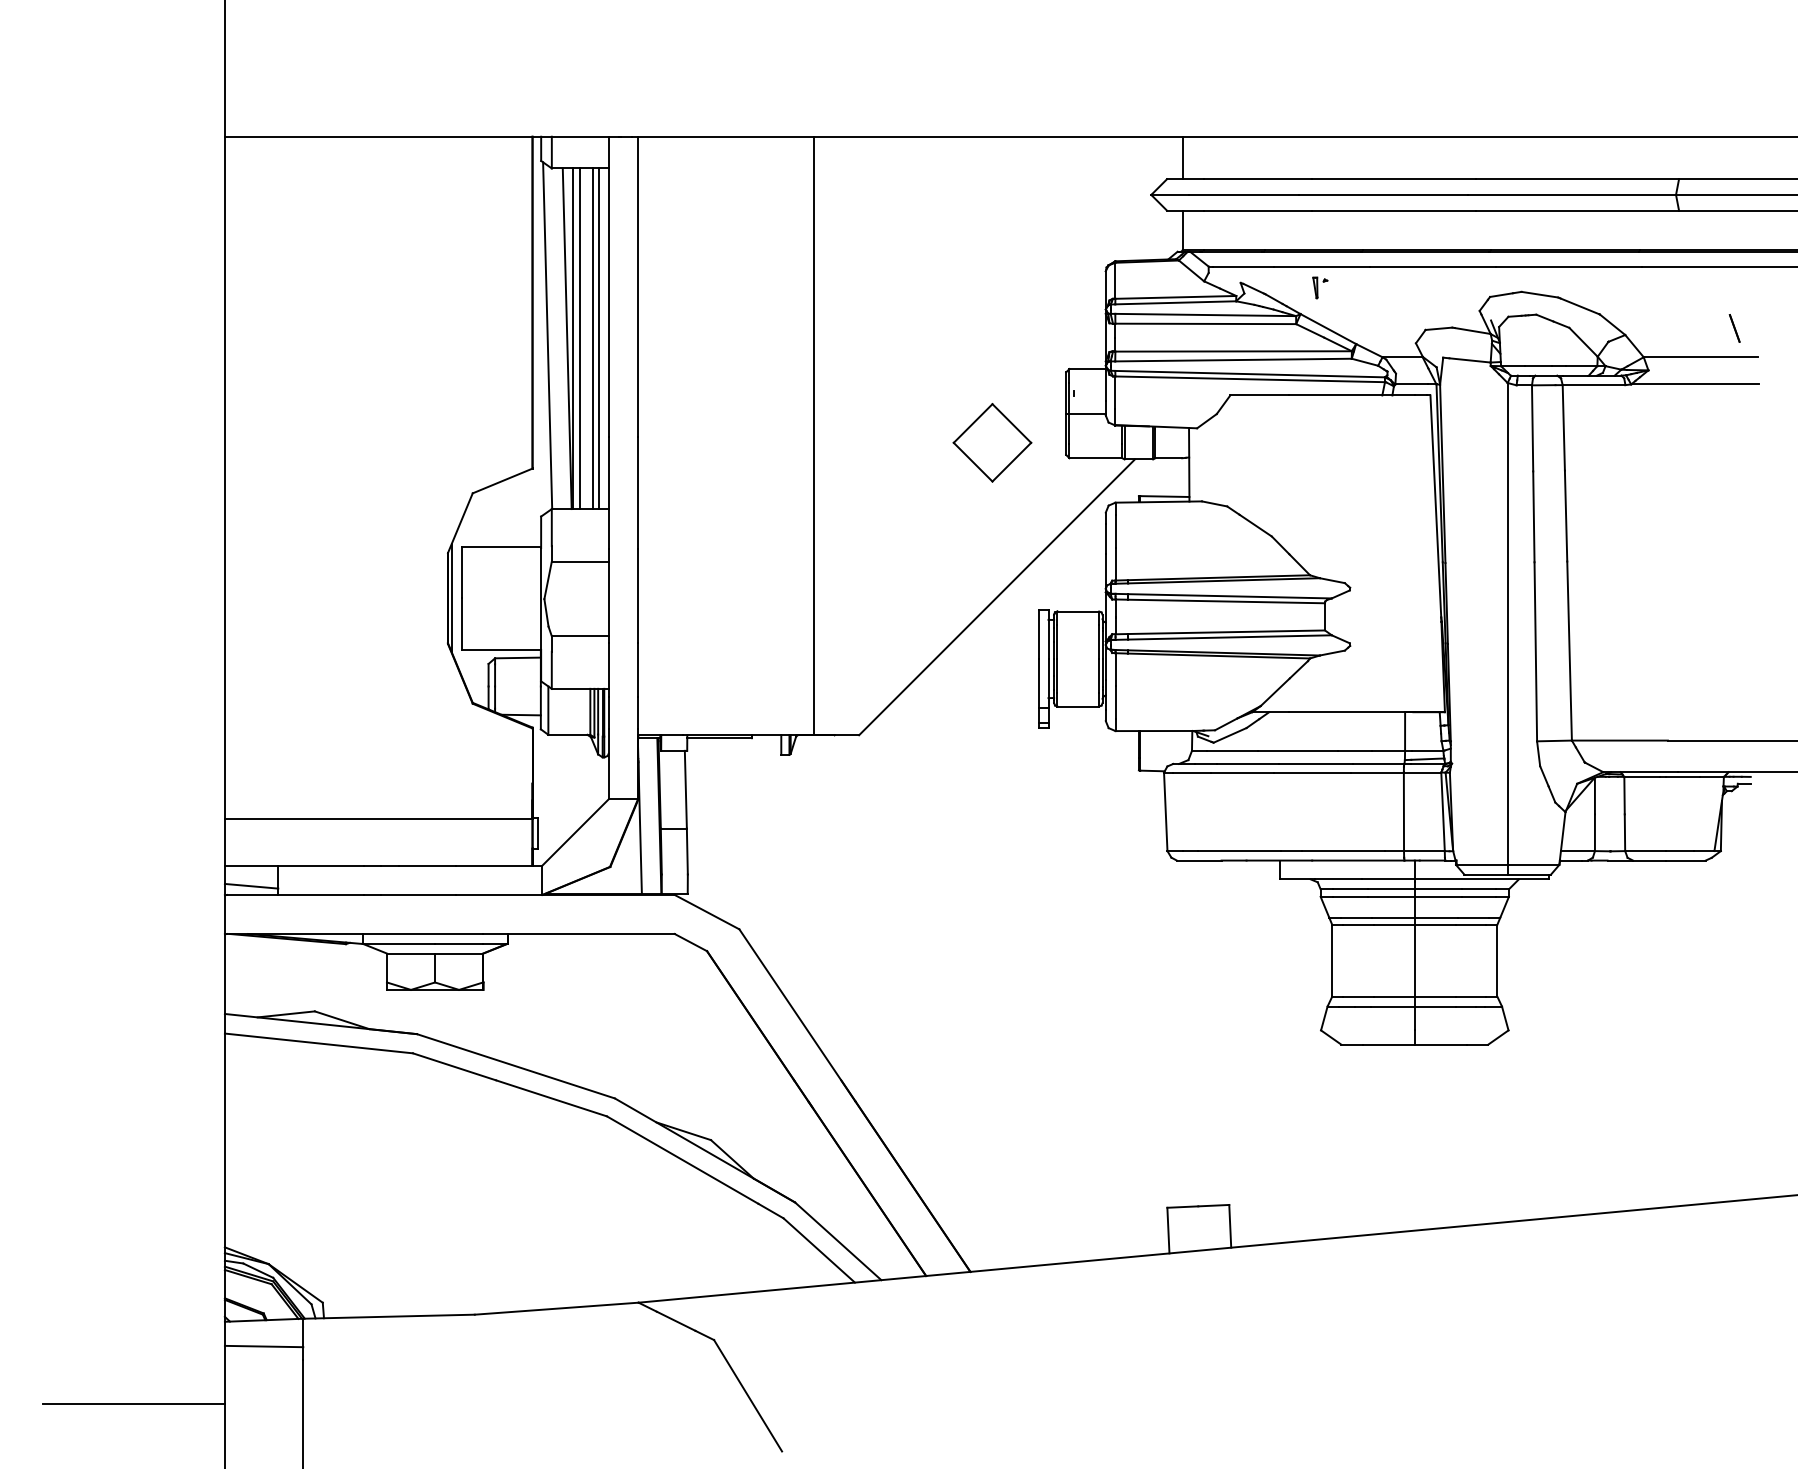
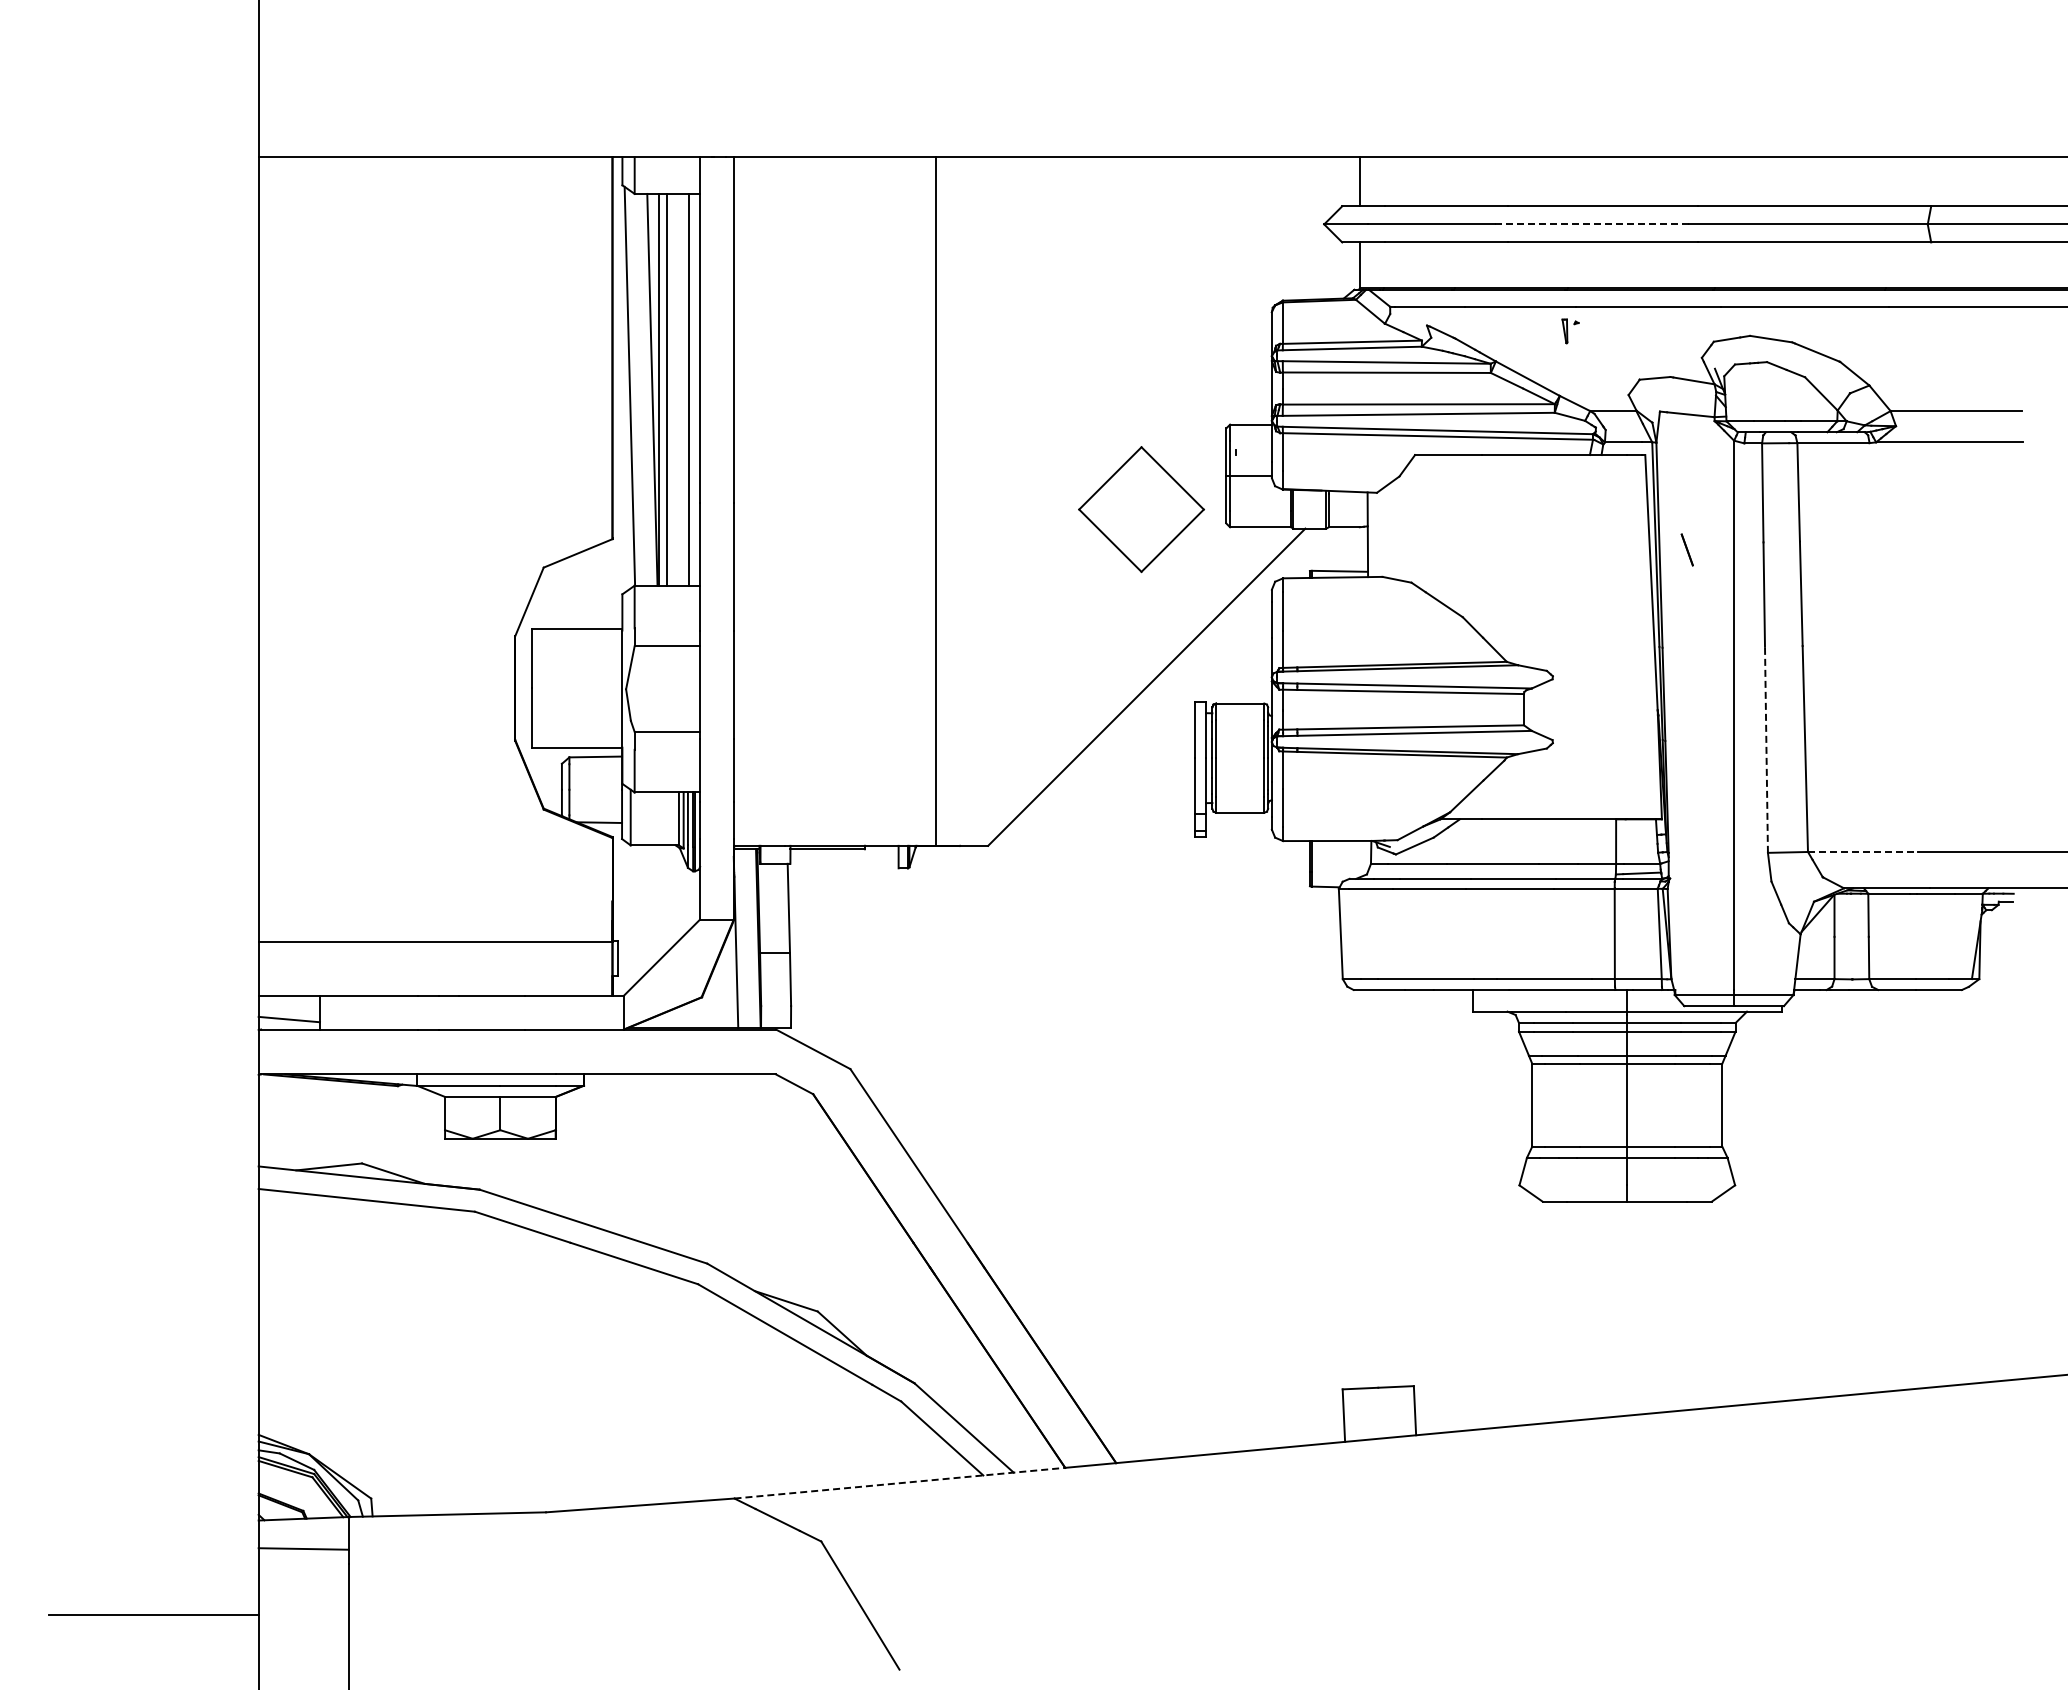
line: (1383, 195) -> (1591, 224), solid -> dashed
part: (1320, 288) -> (1570, 331), moved
line: (1734, 328) -> (1686, 549), moved
line: (592, 338) -> (681, 389), removed
part: (992, 442) -> (1141, 509), size x1.4
line: (451, 597) -> (519, 687), removed
line: (1535, 651) -> (1766, 749), solid -> dashed
line: (1620, 741) -> (1863, 852), solid -> dashed
line: (782, 1289) -> (900, 1483), solid -> dashed

